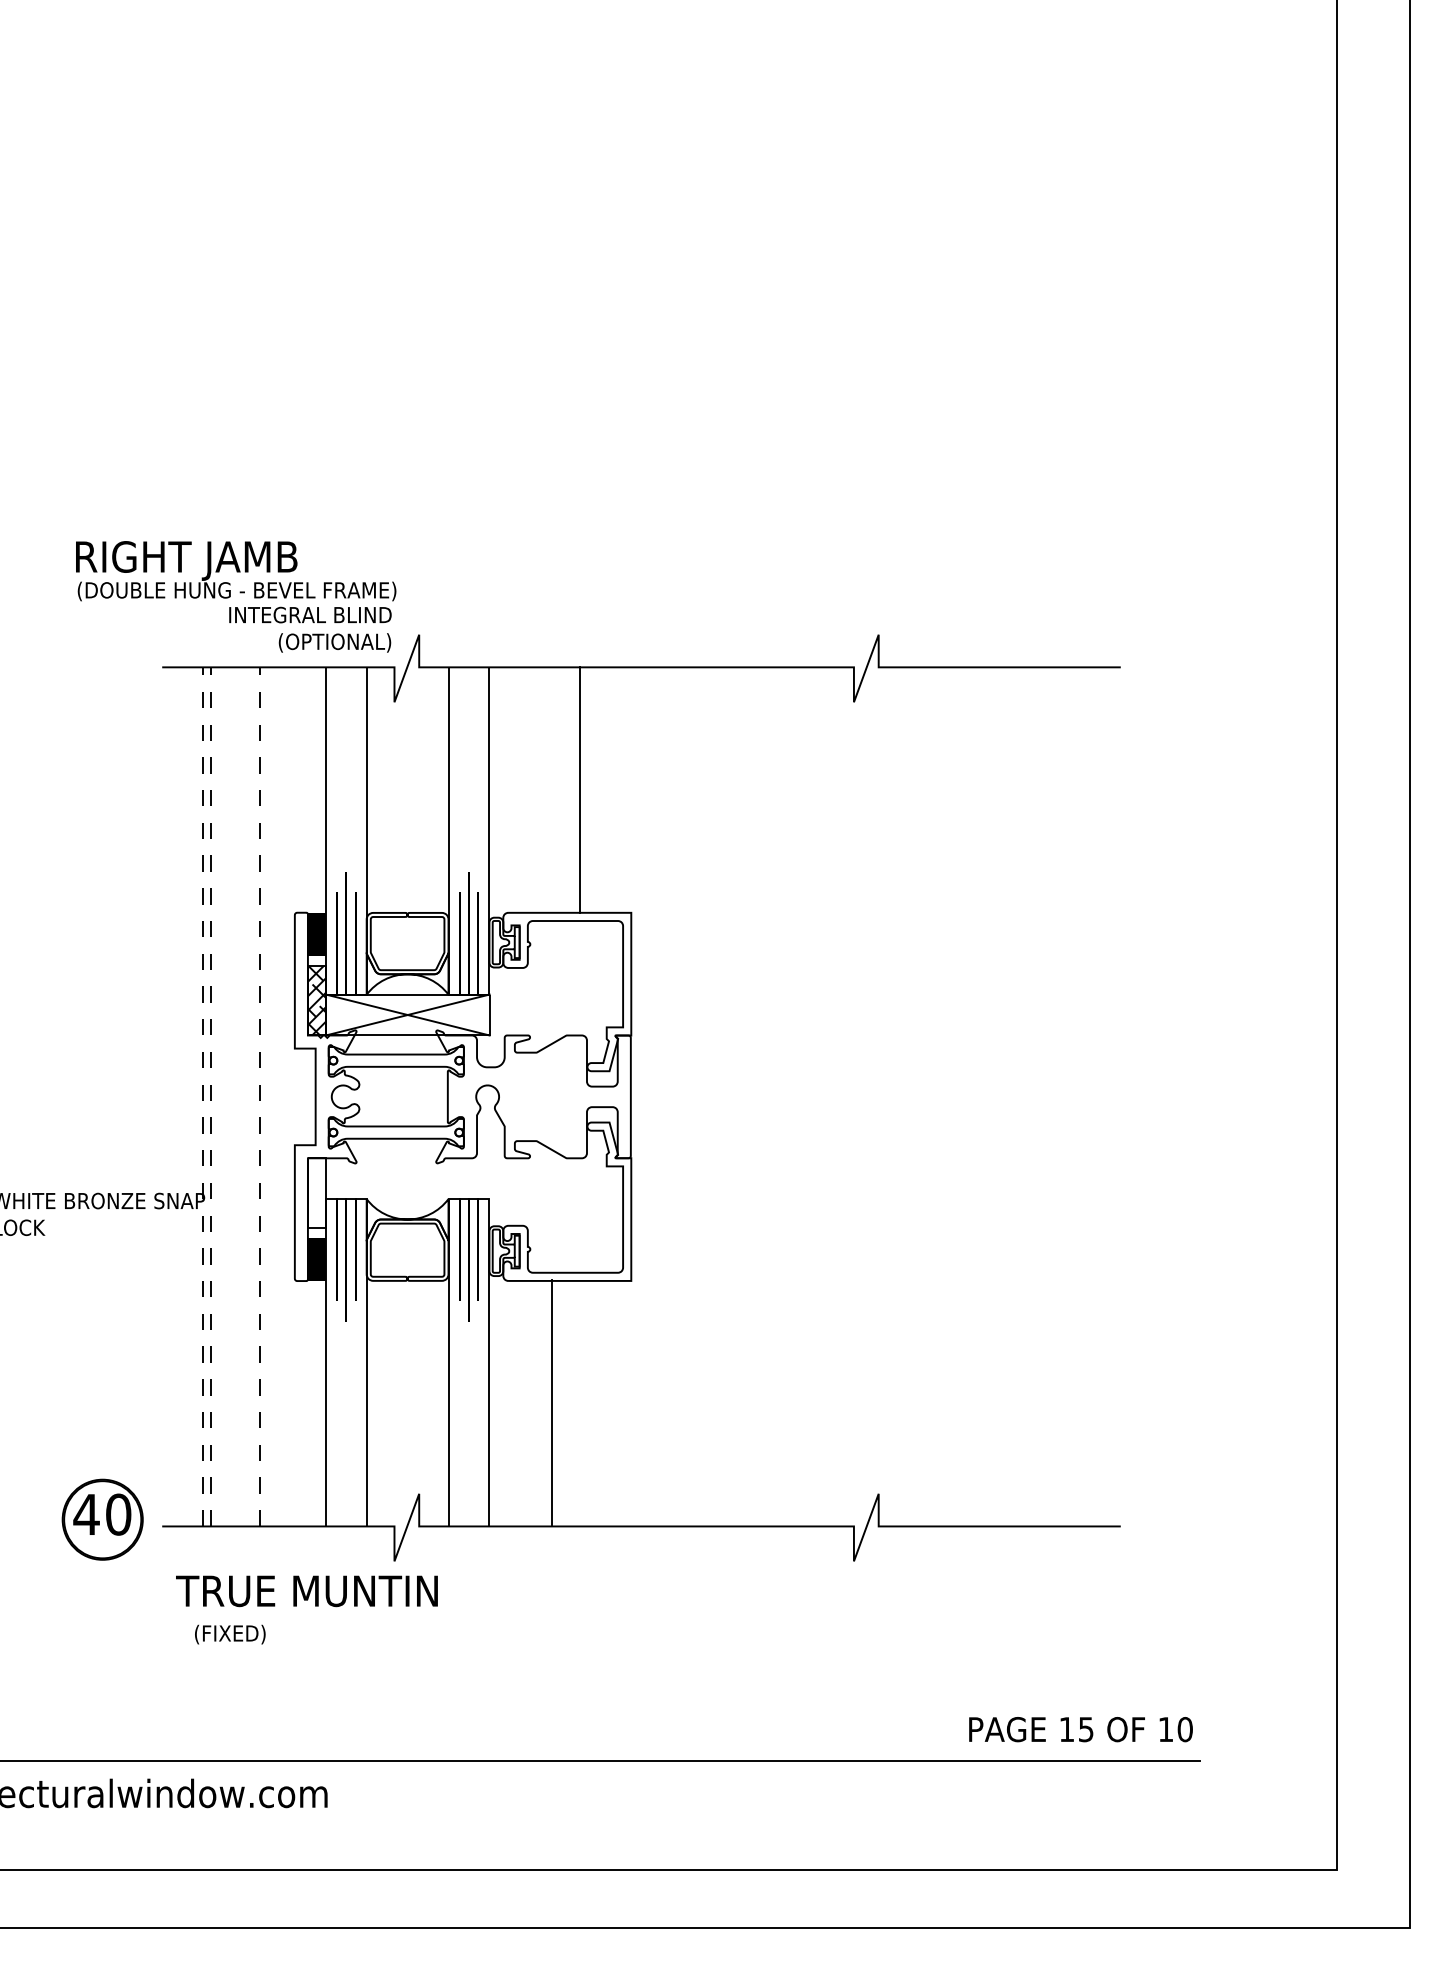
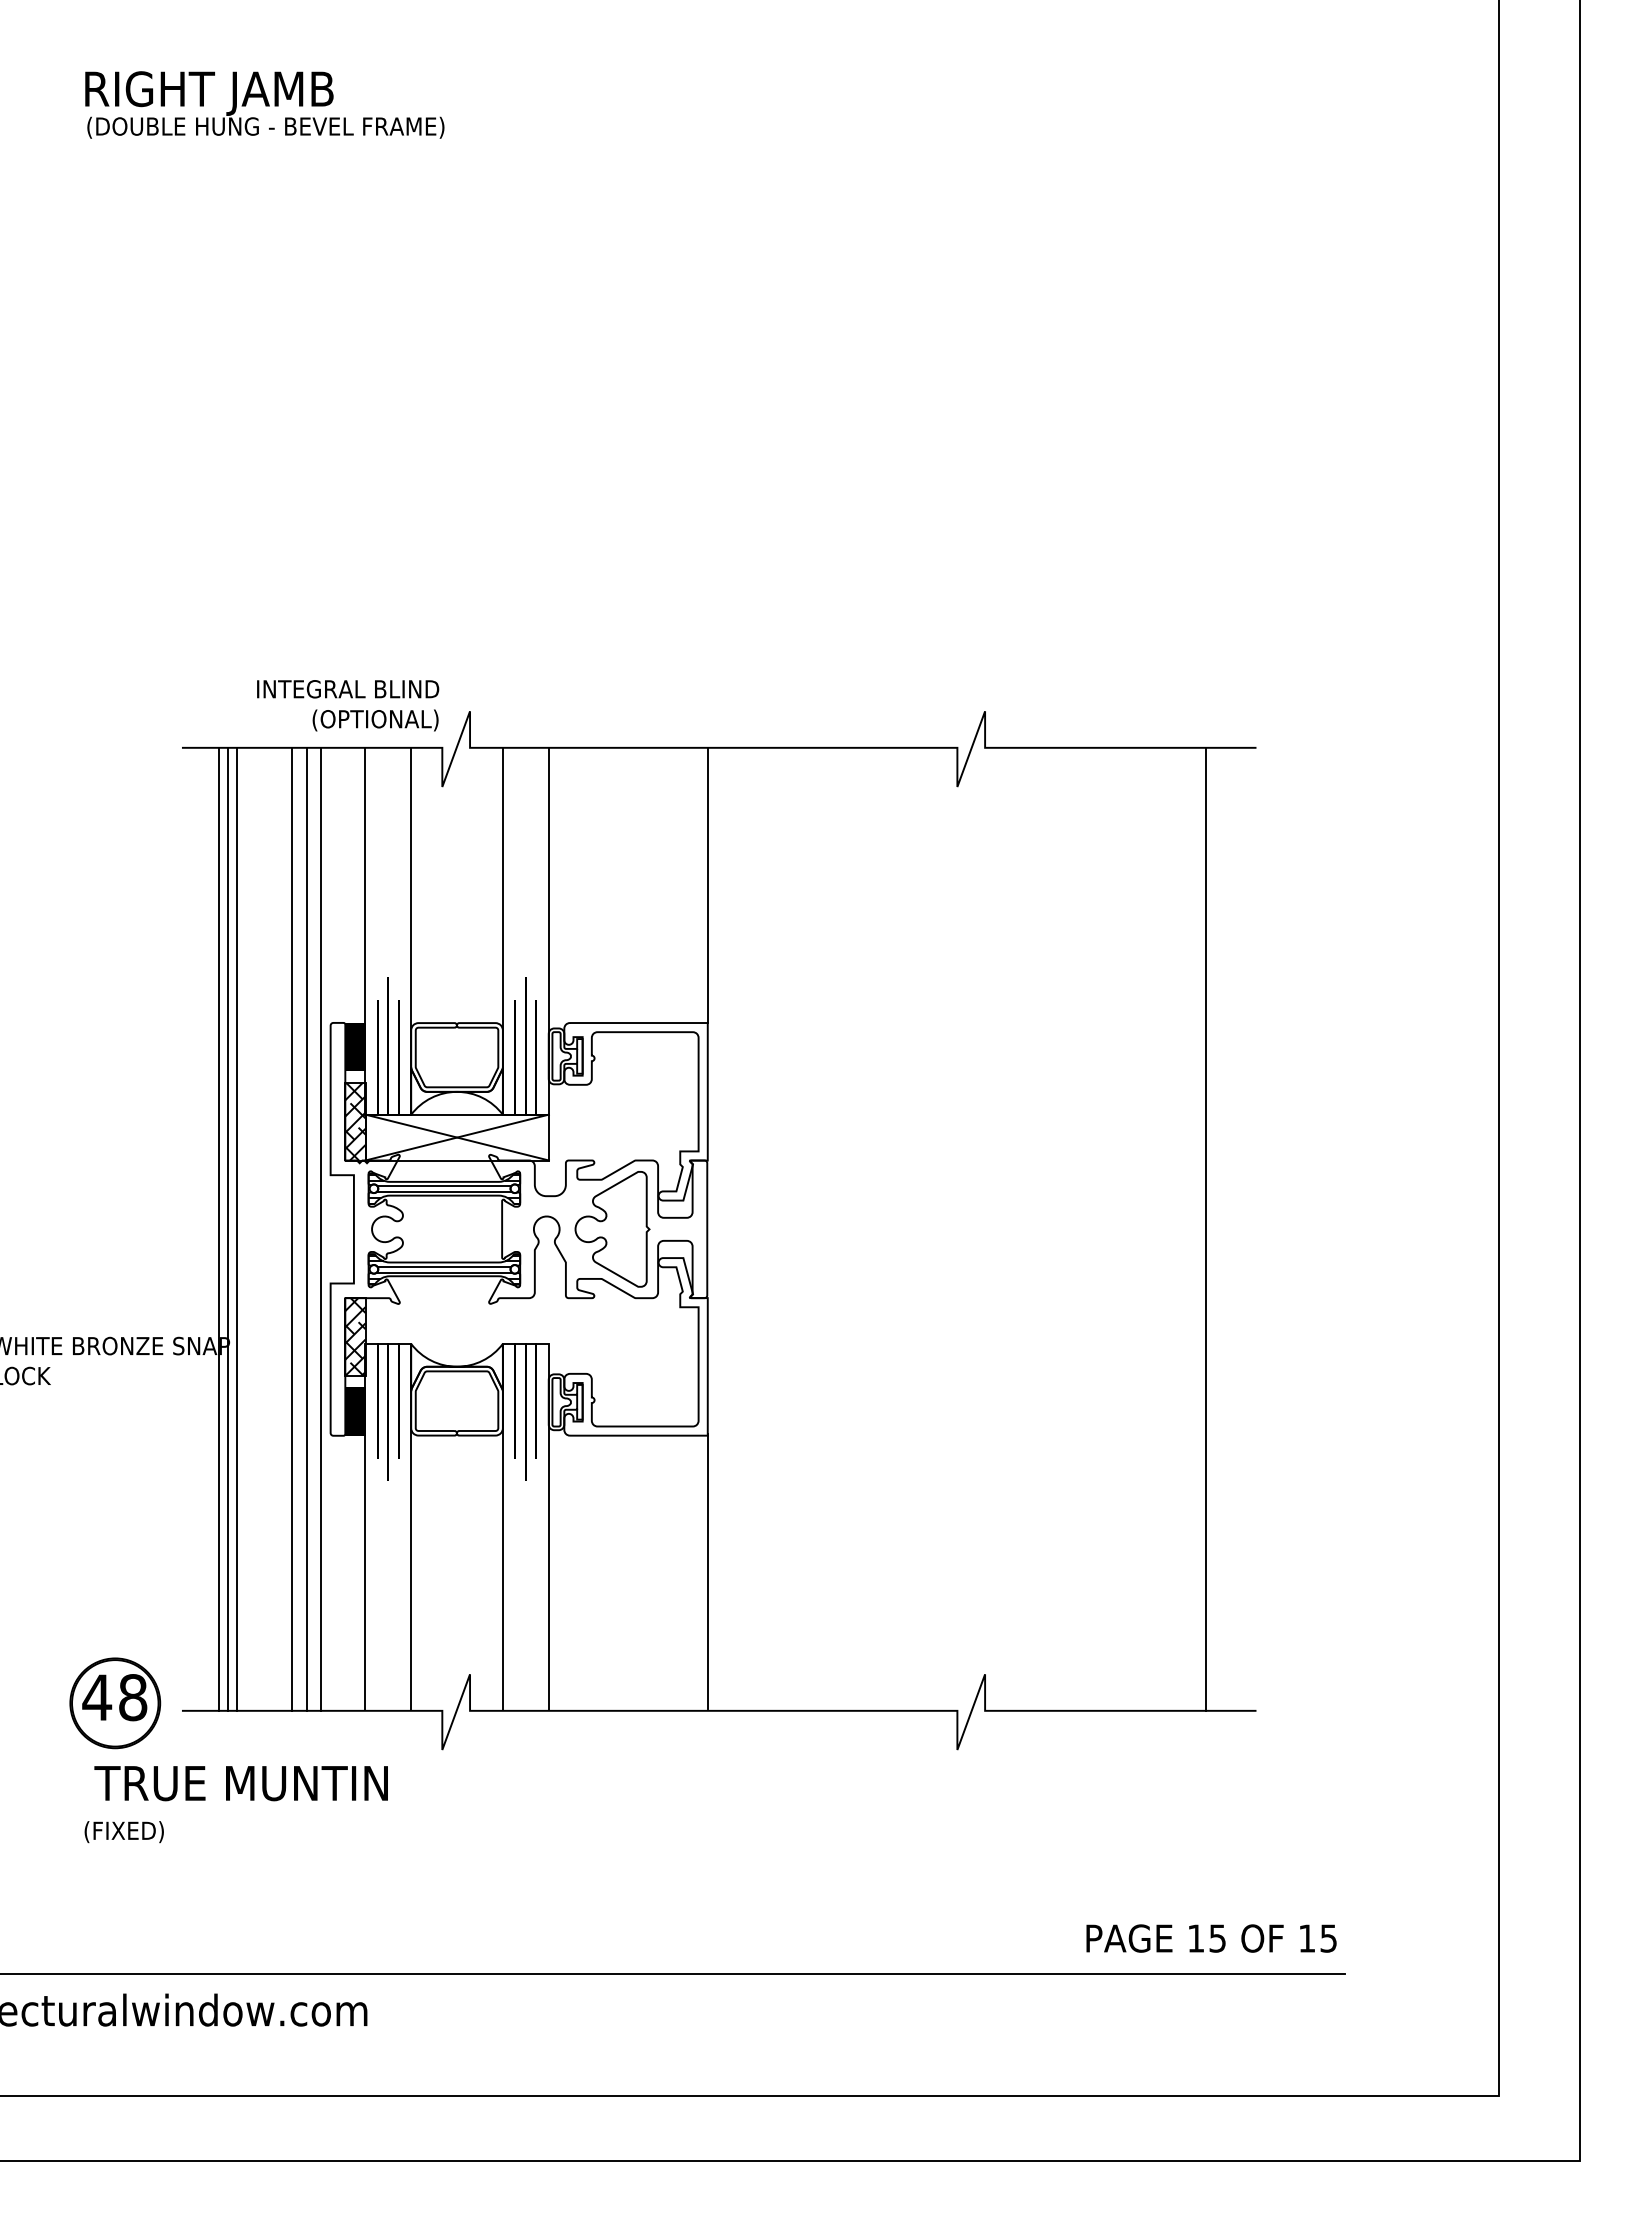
text: (235, 570) -> (264, 104), moved
line: (580, 790) -> (707, 885), moved
hatch: (396, 1061) -> (444, 1189), added
line: (194, 1096) -> (218, 1228), added
line: (202, 1096) -> (227, 1228), dashed -> solid
line: (211, 1096) -> (237, 1228), dashed -> solid
line: (260, 1096) -> (292, 1228), dashed -> solid
line: (273, 1096) -> (306, 1228), added
line: (286, 1096) -> (321, 1228), added
line: (1075, 1096) -> (1205, 1228), added
part: (546, 1097) -> (612, 1229), added
hatch: (396, 1132) -> (444, 1269), added
hatch: (317, 1192) -> (355, 1336), added
line: (551, 1402) -> (707, 1571), moved
text: (118, 1514) -> (133, 1697), 40 -> 48
text: (306, 1591) -> (240, 1783), moved
text: (229, 1634) -> (123, 1832), moved
text: (1185, 1729) -> (1328, 1938), 10 -> 15

